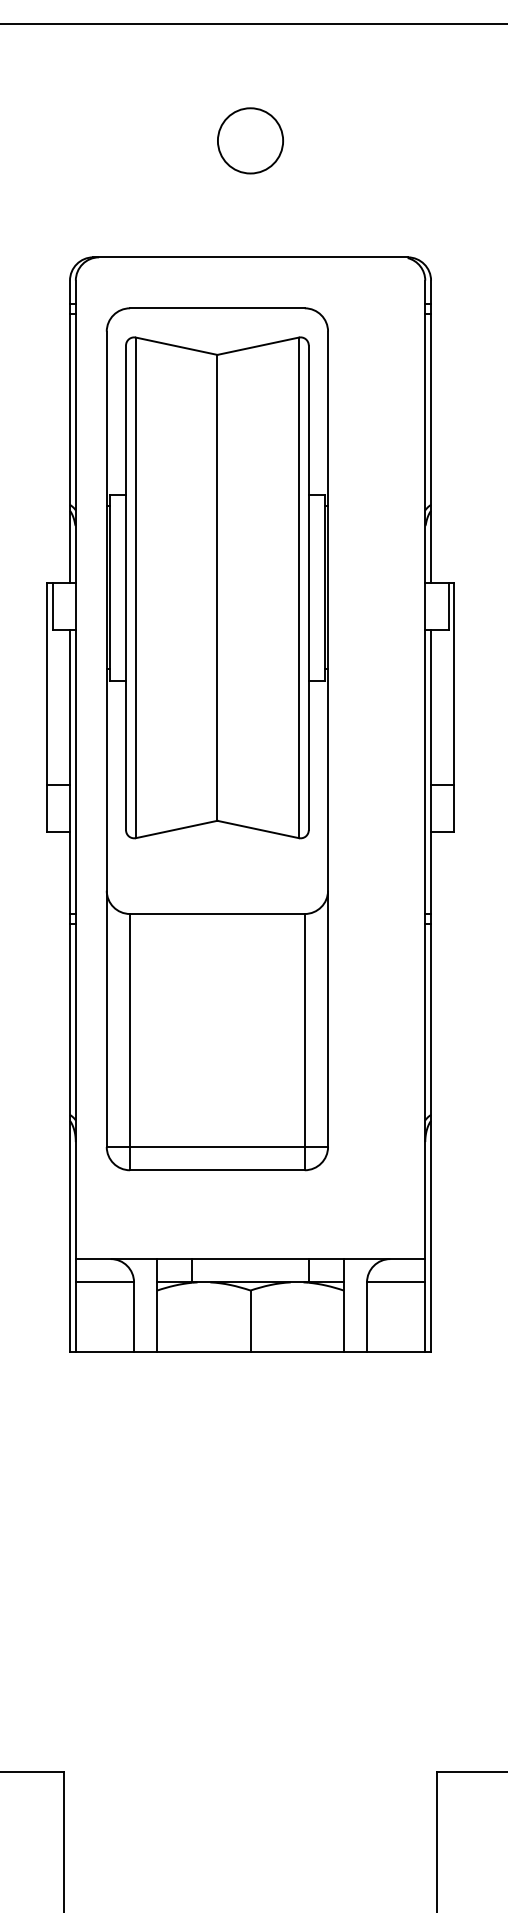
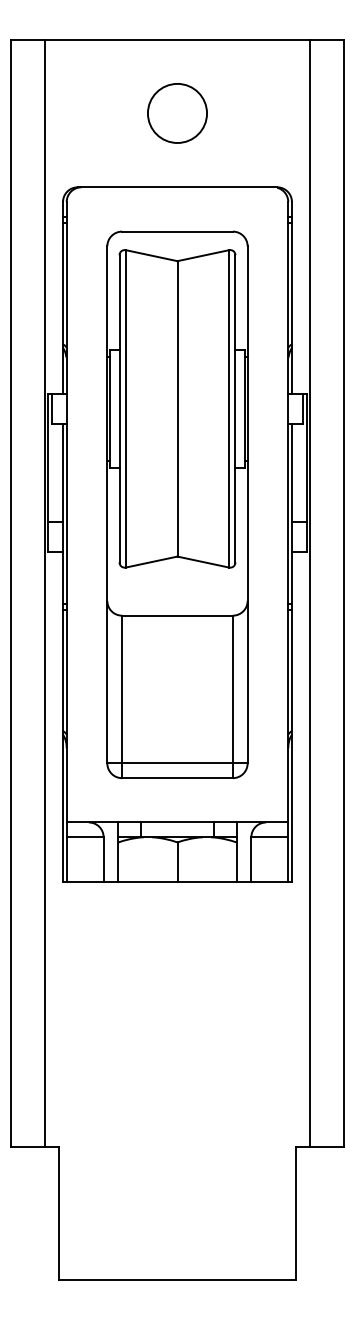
circle: (250, 140) -> (177, 113), size x1.43
part: (217, 738) -> (177, 504), moved
line: (40, 897) -> (44, 593), added
line: (460, 897) -> (310, 593), added

